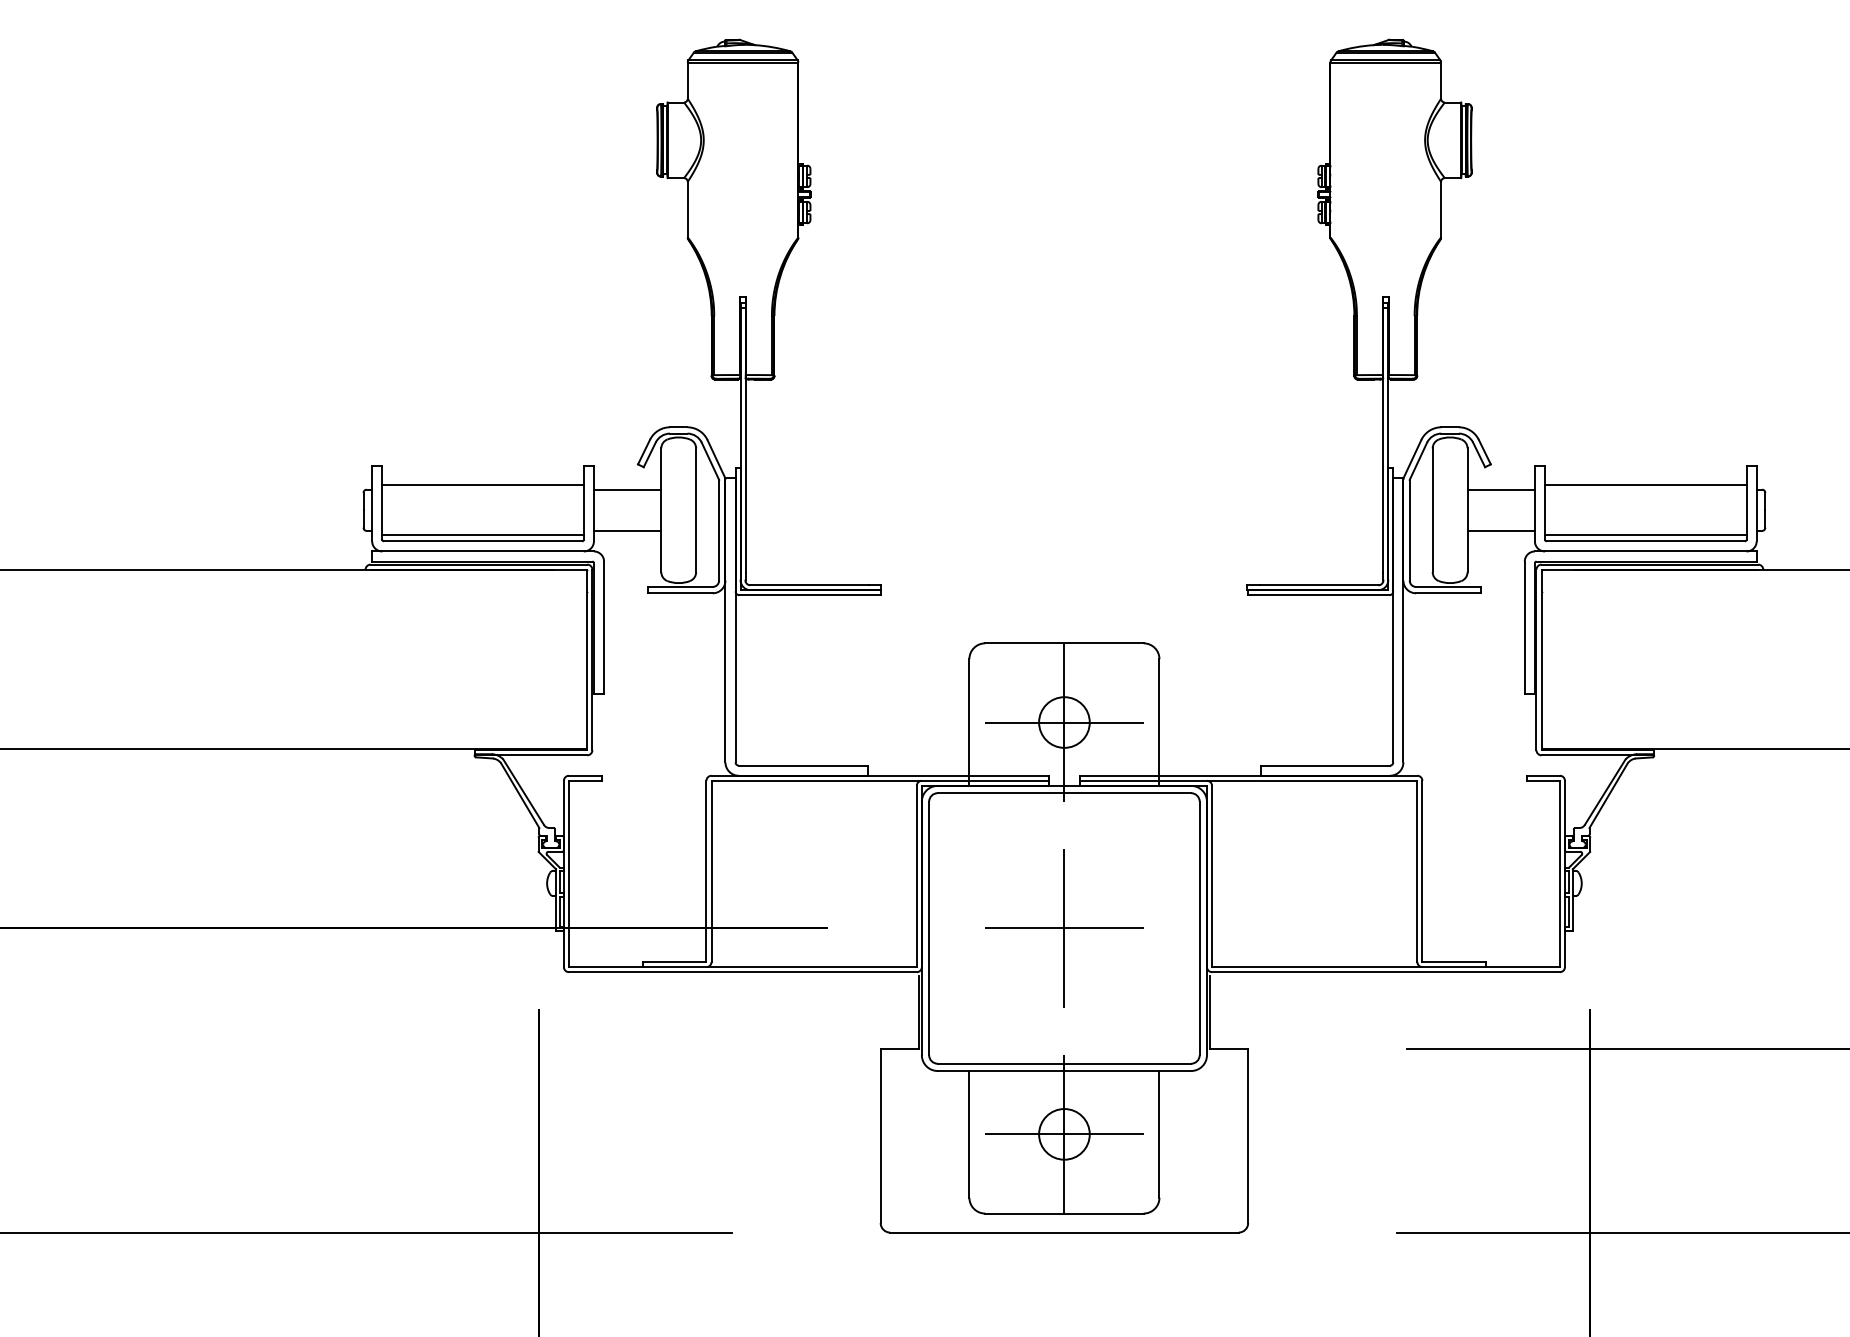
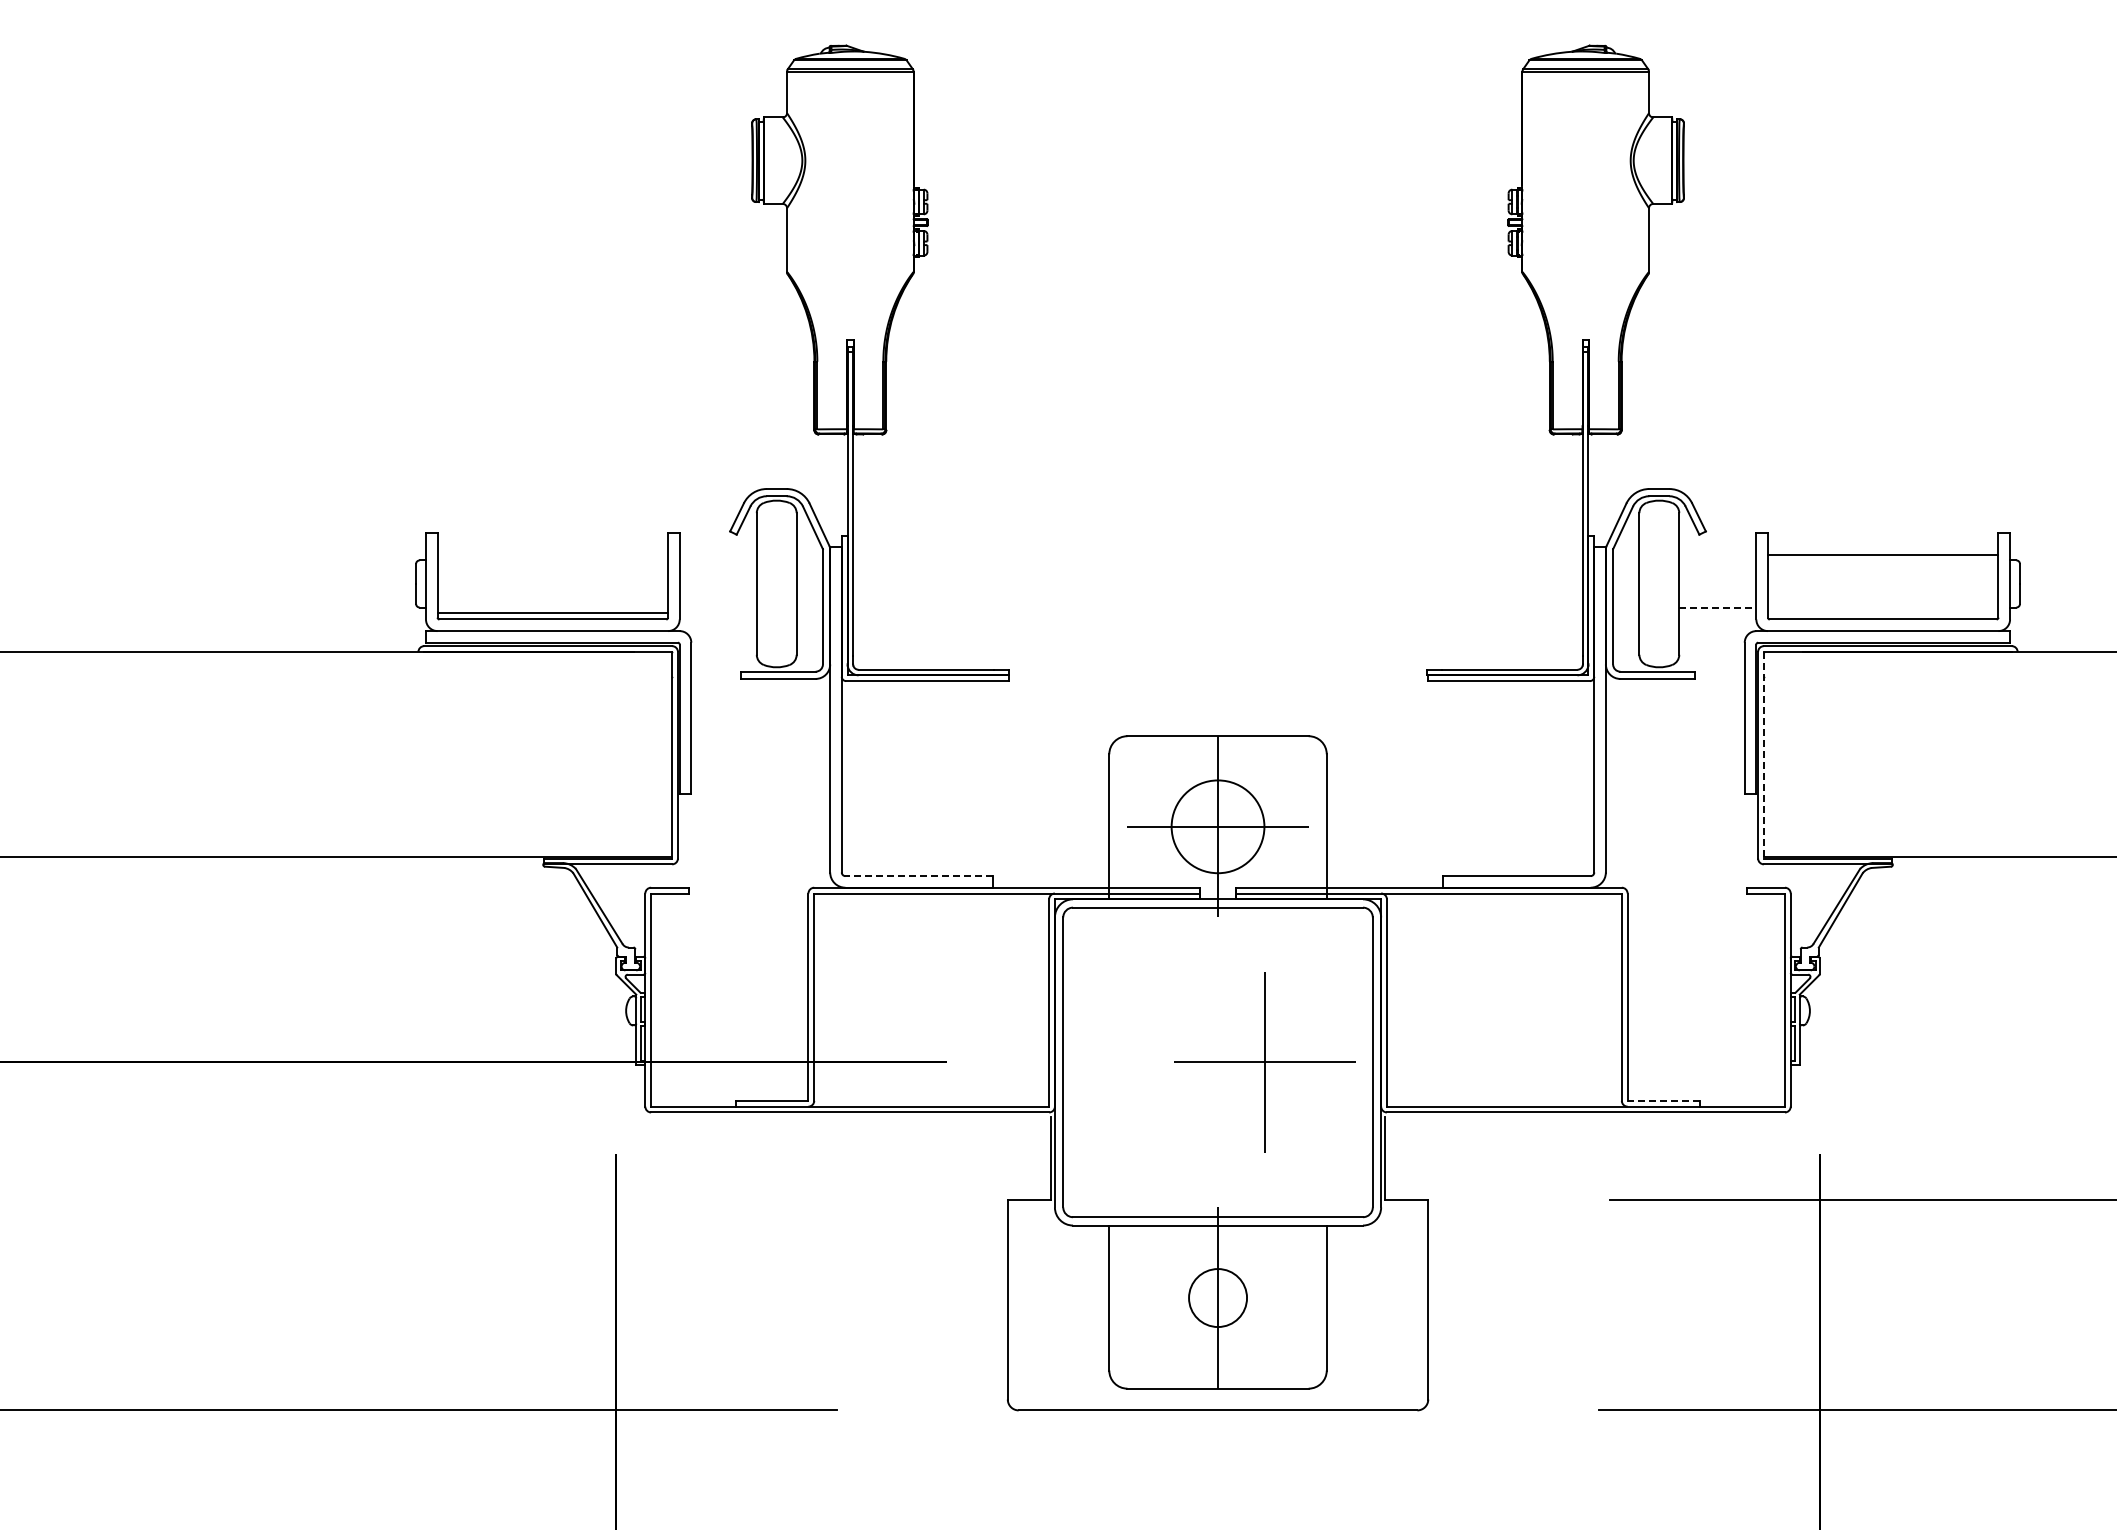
line: (482, 485) -> (552, 555), removed
line: (626, 489) -> (717, 560), removed
line: (1500, 489) -> (1717, 560), removed
line: (626, 530) -> (717, 607), removed
line: (1500, 530) -> (1717, 607), solid -> dashed
line: (1645, 535) -> (1882, 612), removed
line: (1541, 660) -> (1763, 755), solid -> dashed
circle: (1064, 722) -> (1218, 826), size x1.6
line: (803, 765) -> (919, 876), solid -> dashed
part: (1063, 928) -> (1264, 1062), moved
line: (1453, 961) -> (1663, 1100), solid -> dashed
line: (1063, 1134) -> (1217, 1298), removed

